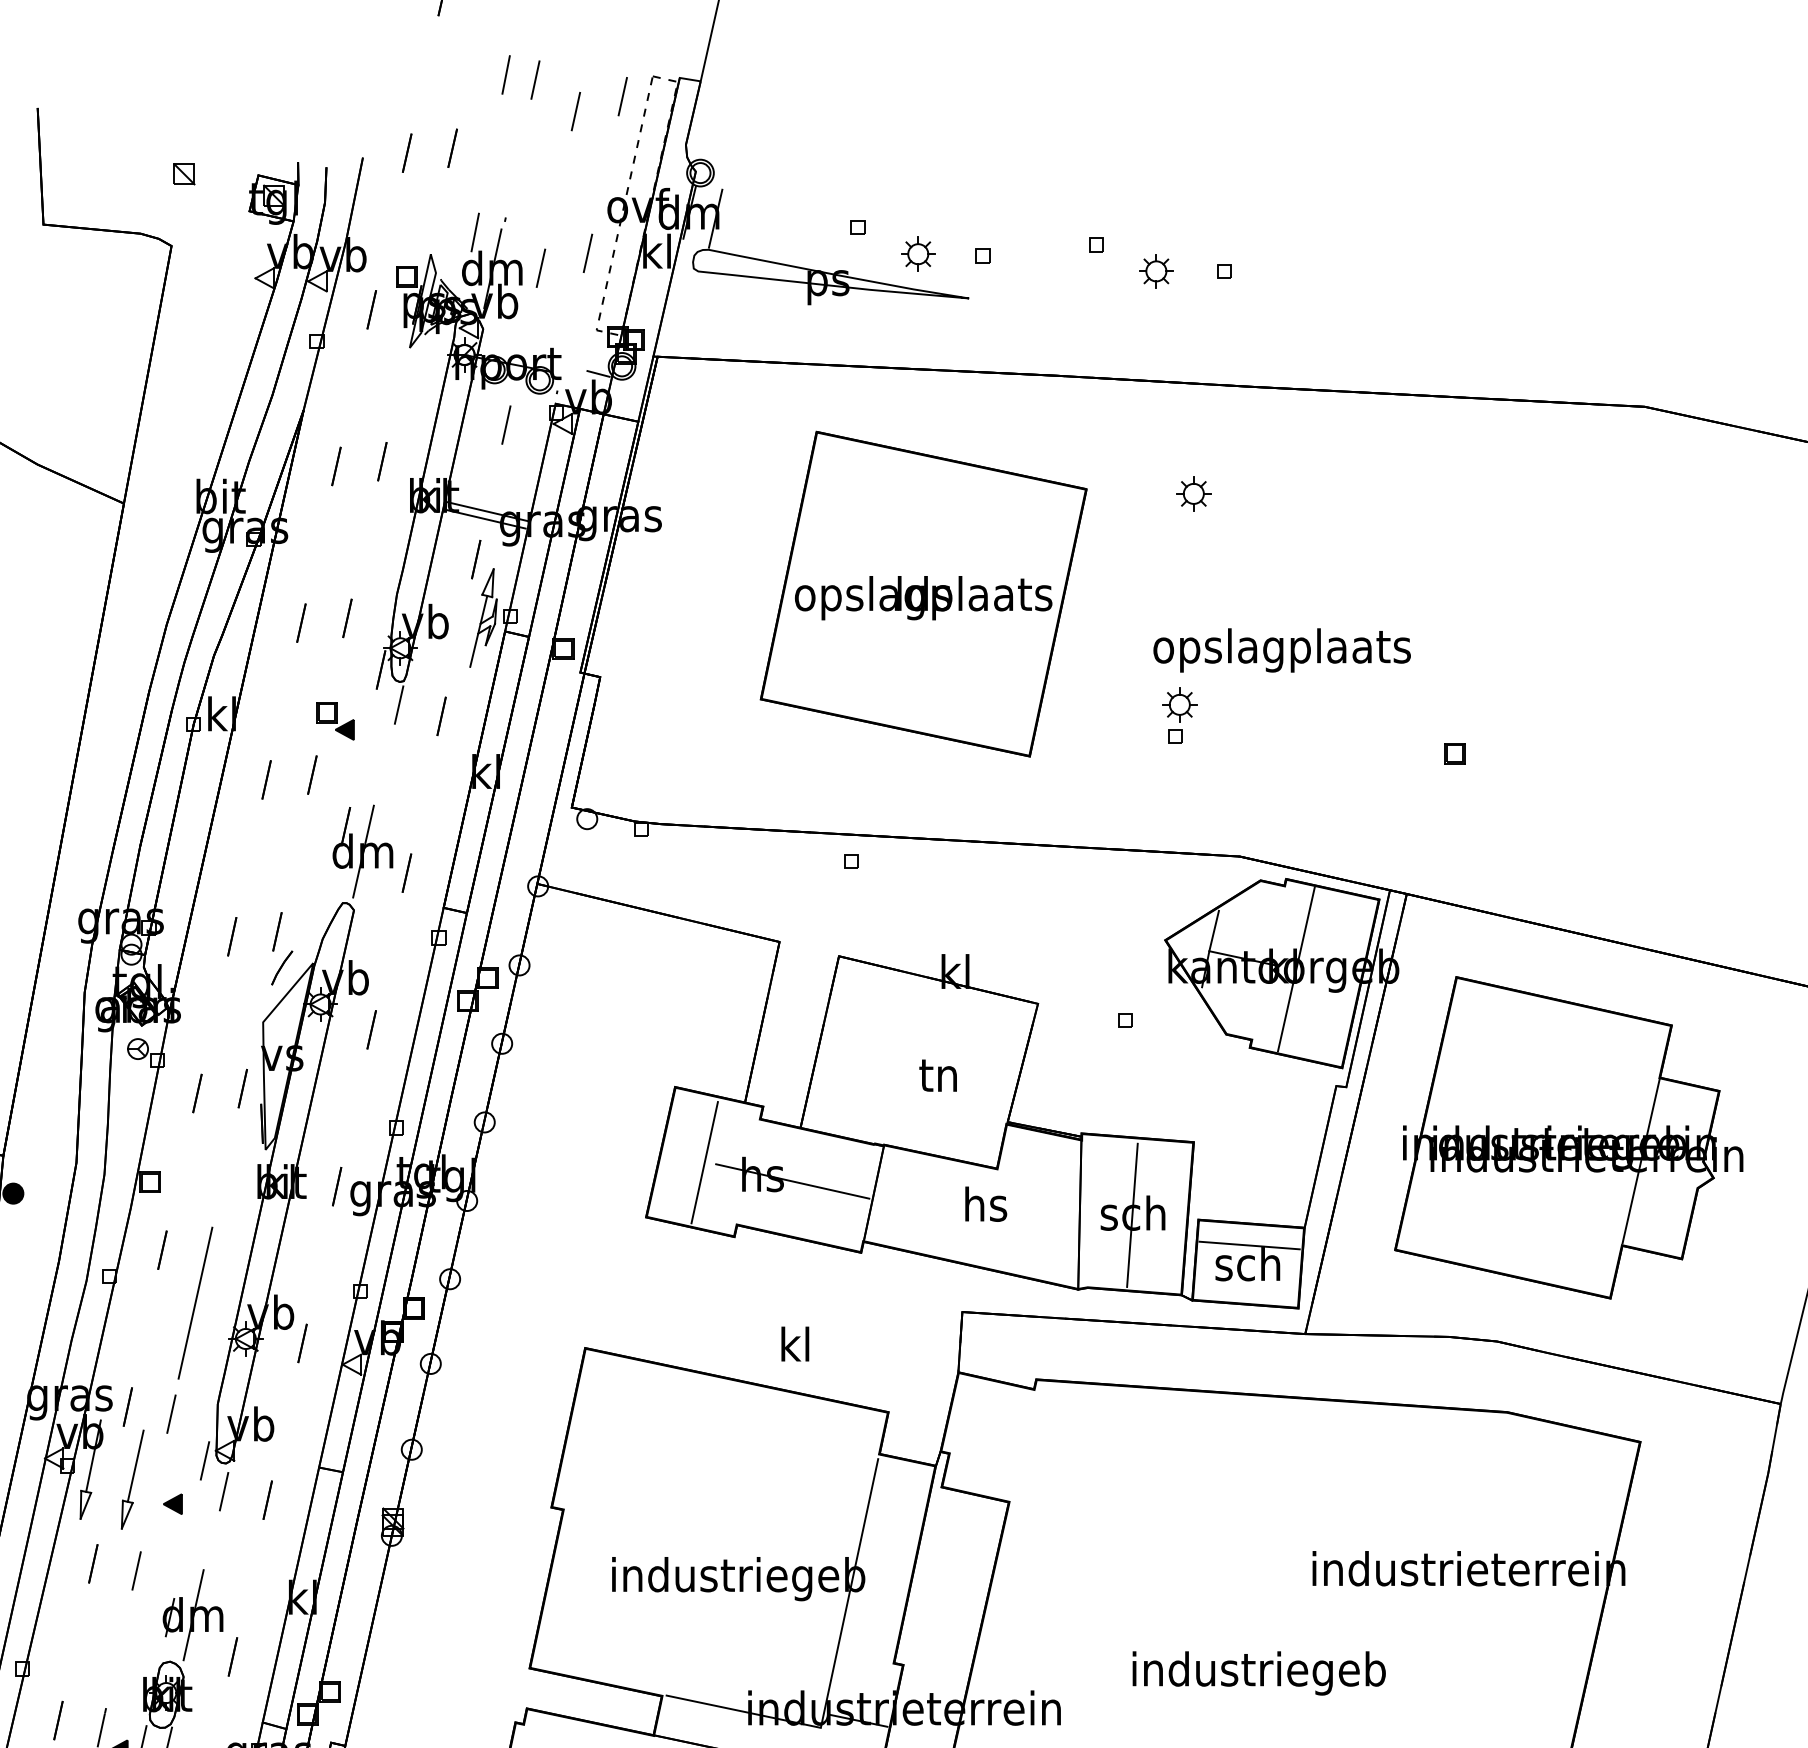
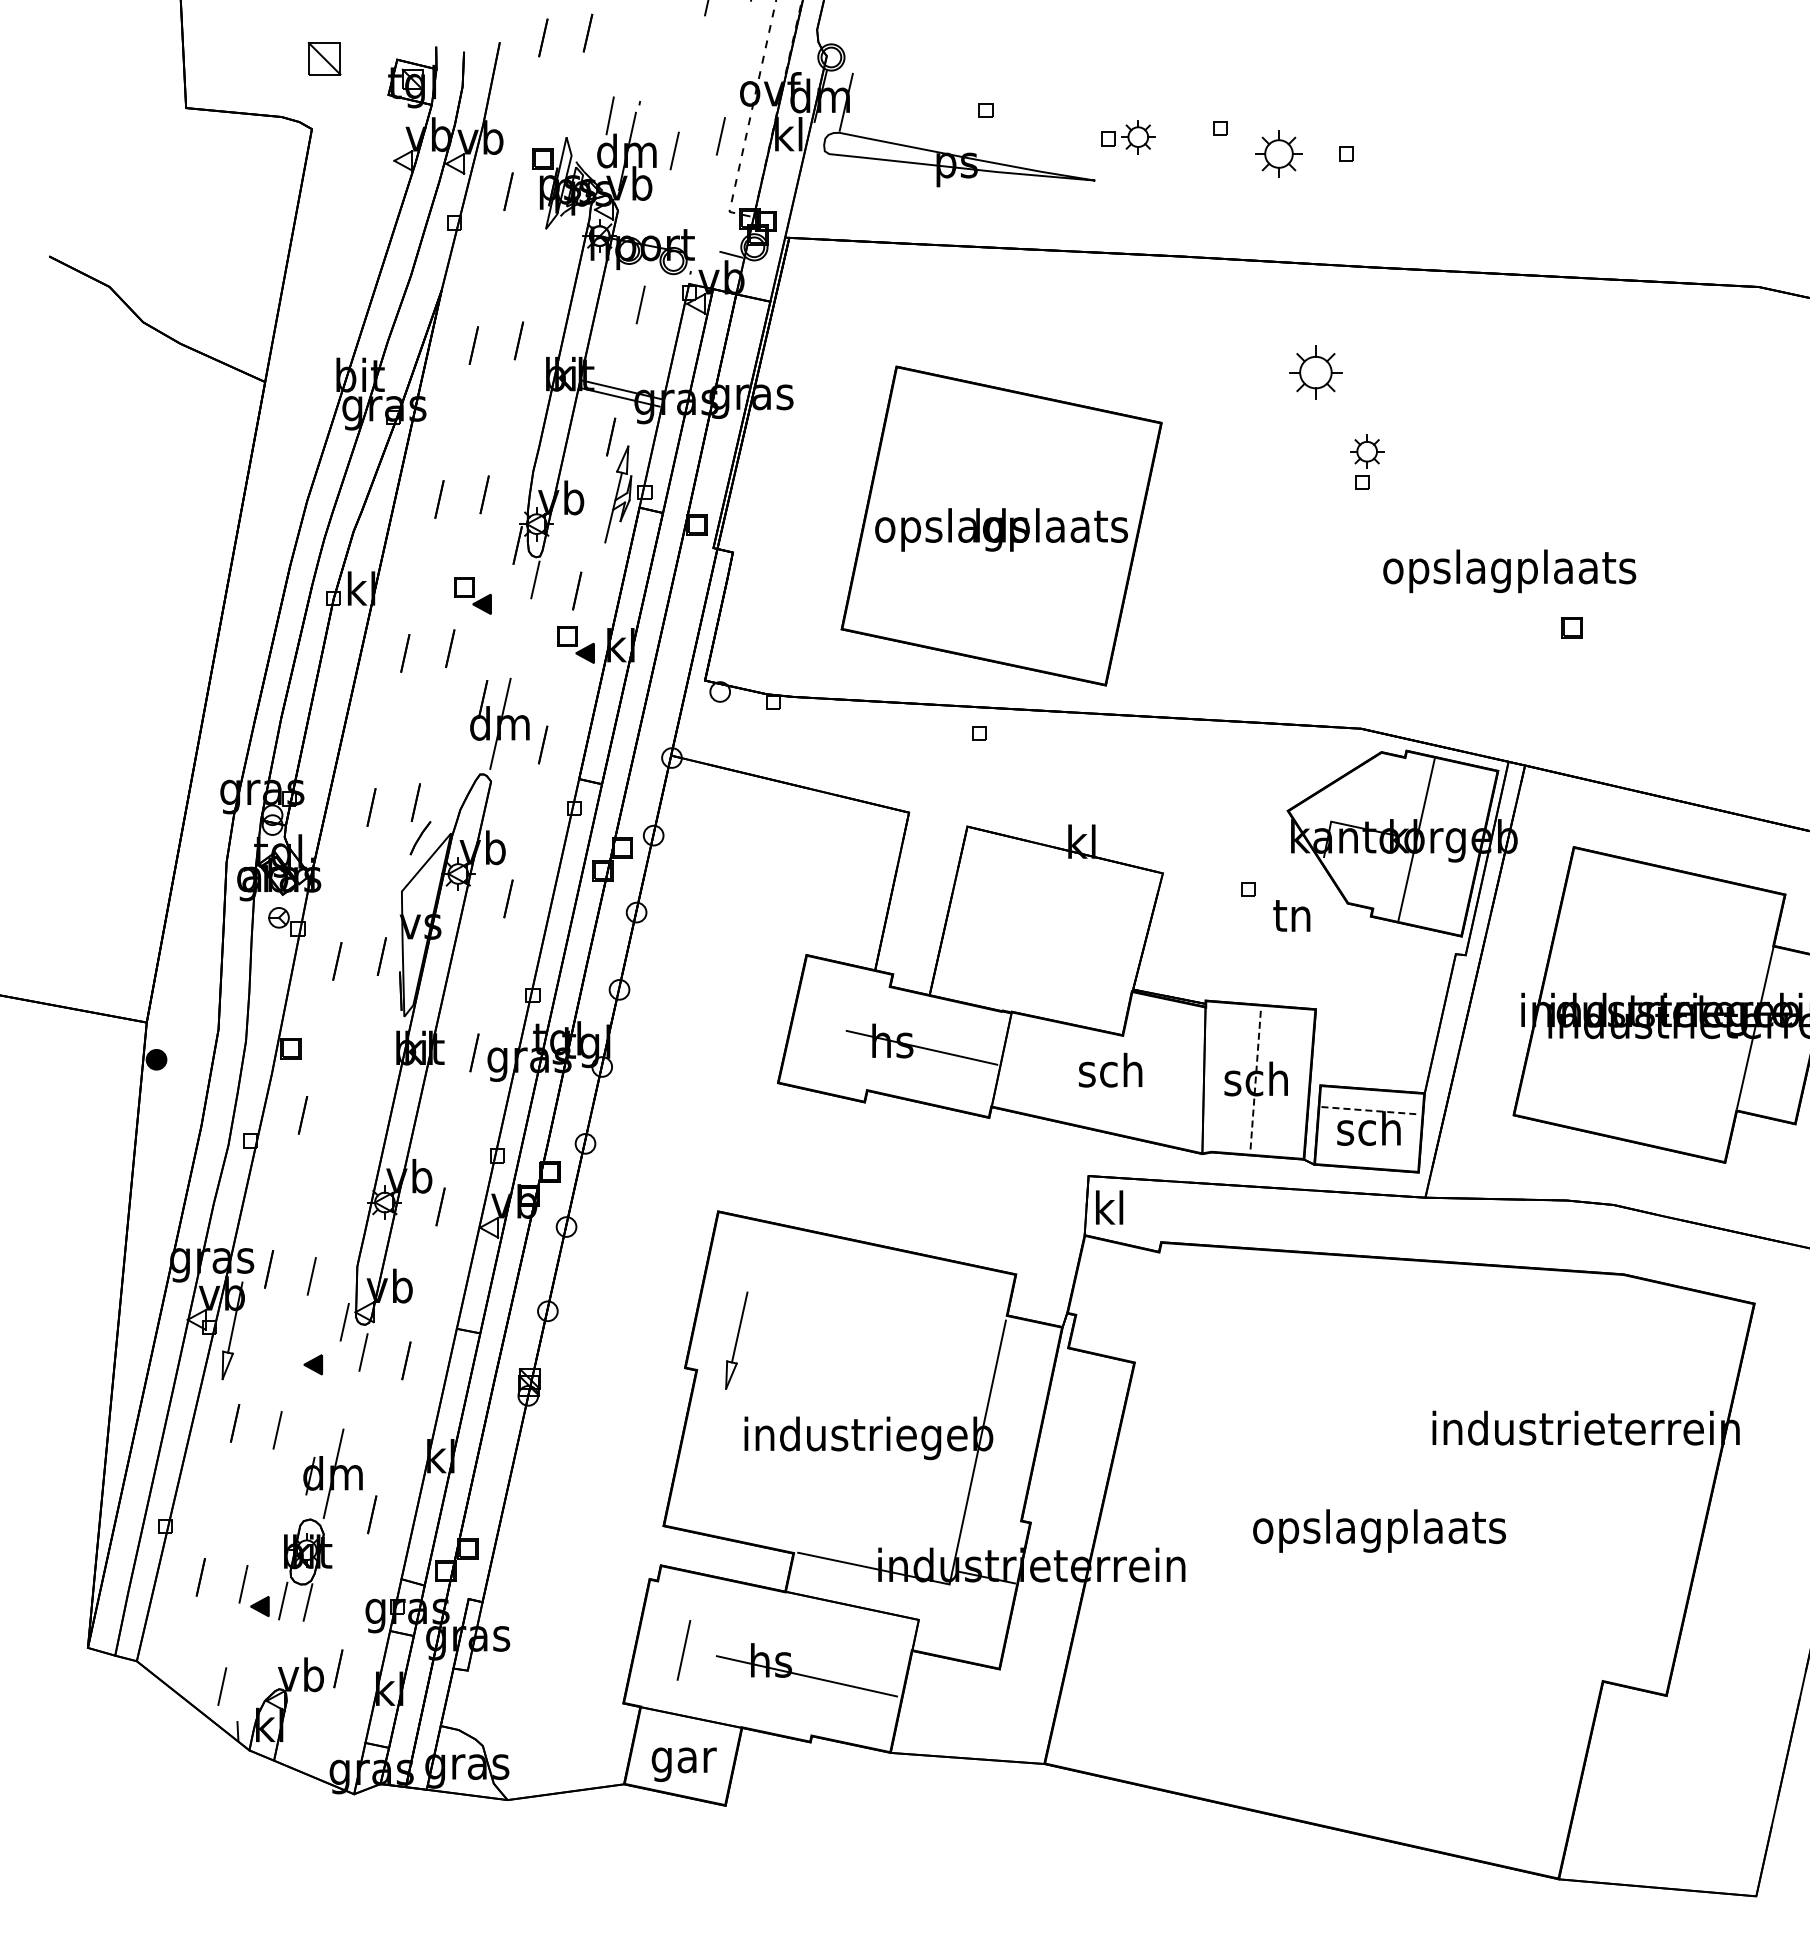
part: (184, 174) -> (324, 58), size x1.6
part: (918, 254) -> (1138, 137), moved
part: (1156, 270) -> (1279, 153), size x1.4
part: (1193, 493) -> (1315, 372), size x1.6
part: (923, 593) -> (1001, 525), moved
text: (1281, 650) -> (1509, 571), moved
part: (1180, 714) -> (1367, 461), moved
part: (439, 770) -> (575, 644), added
line: (1213, 930) -> (1335, 801), removed
text: (937, 1075) -> (1291, 915), moved
line: (704, 1161) -> (835, 1028), removed
text: (984, 1203) -> (1110, 1069), hs -> sch
line: (1132, 1215) -> (1255, 1081), solid -> dashed
line: (1250, 1245) -> (1371, 1110), solid -> dashed
line: (194, 1303) -> (334, 1167), removed
text: (795, 1344) -> (1109, 1207), moved
part: (132, 1479) -> (736, 1340), moved
text: (1258, 1672) -> (1379, 1530), industriegeb -> opslagplaats

